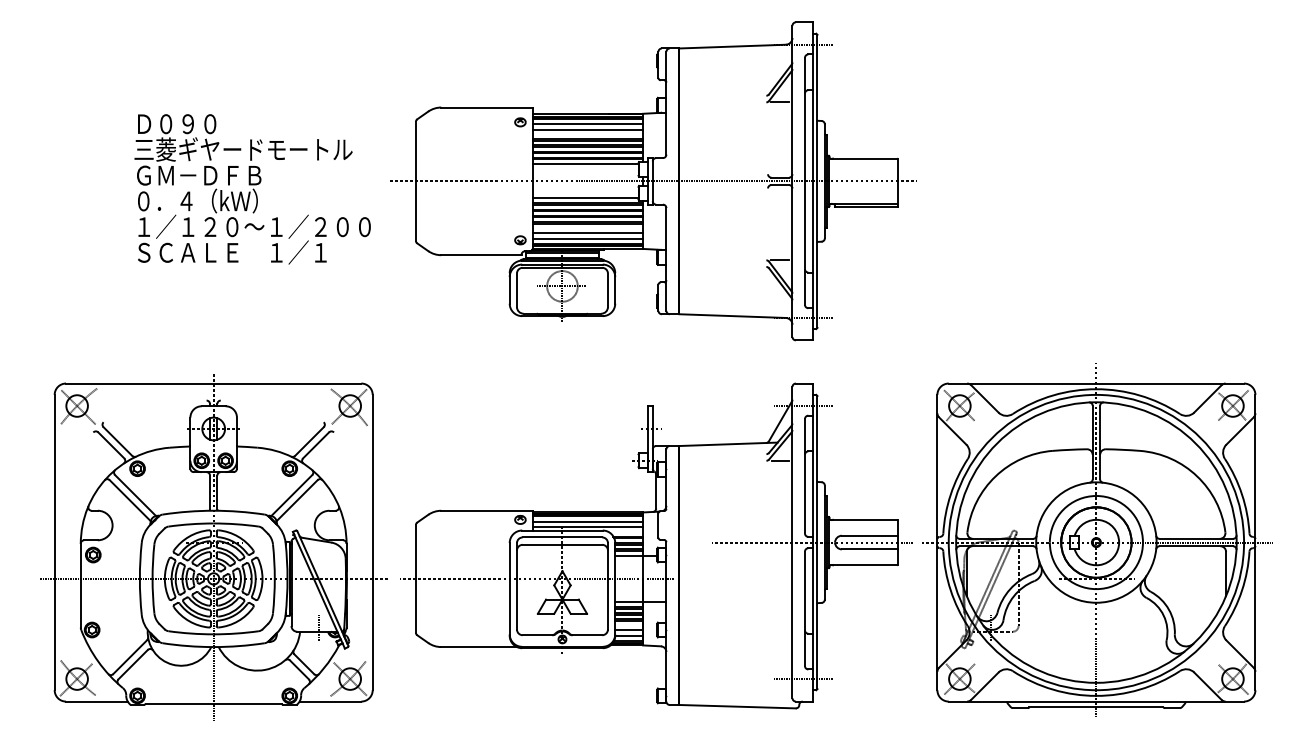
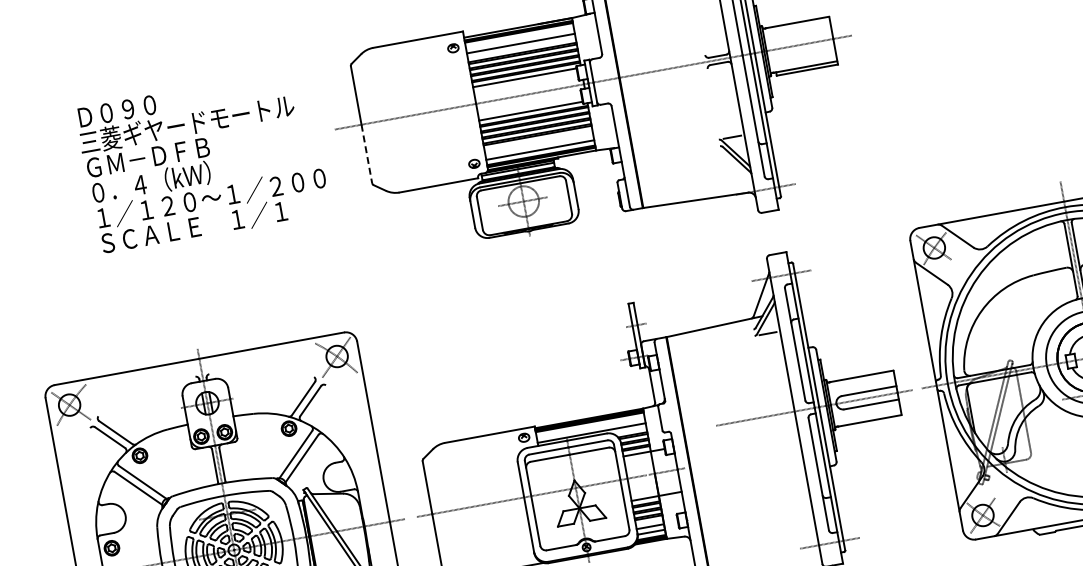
line: (587, 124) -> (519, 38), removed
line: (415, 211) -> (366, 154), solid -> dashed
line: (587, 232) -> (538, 144), removed
line: (587, 521) -> (590, 427), removed

